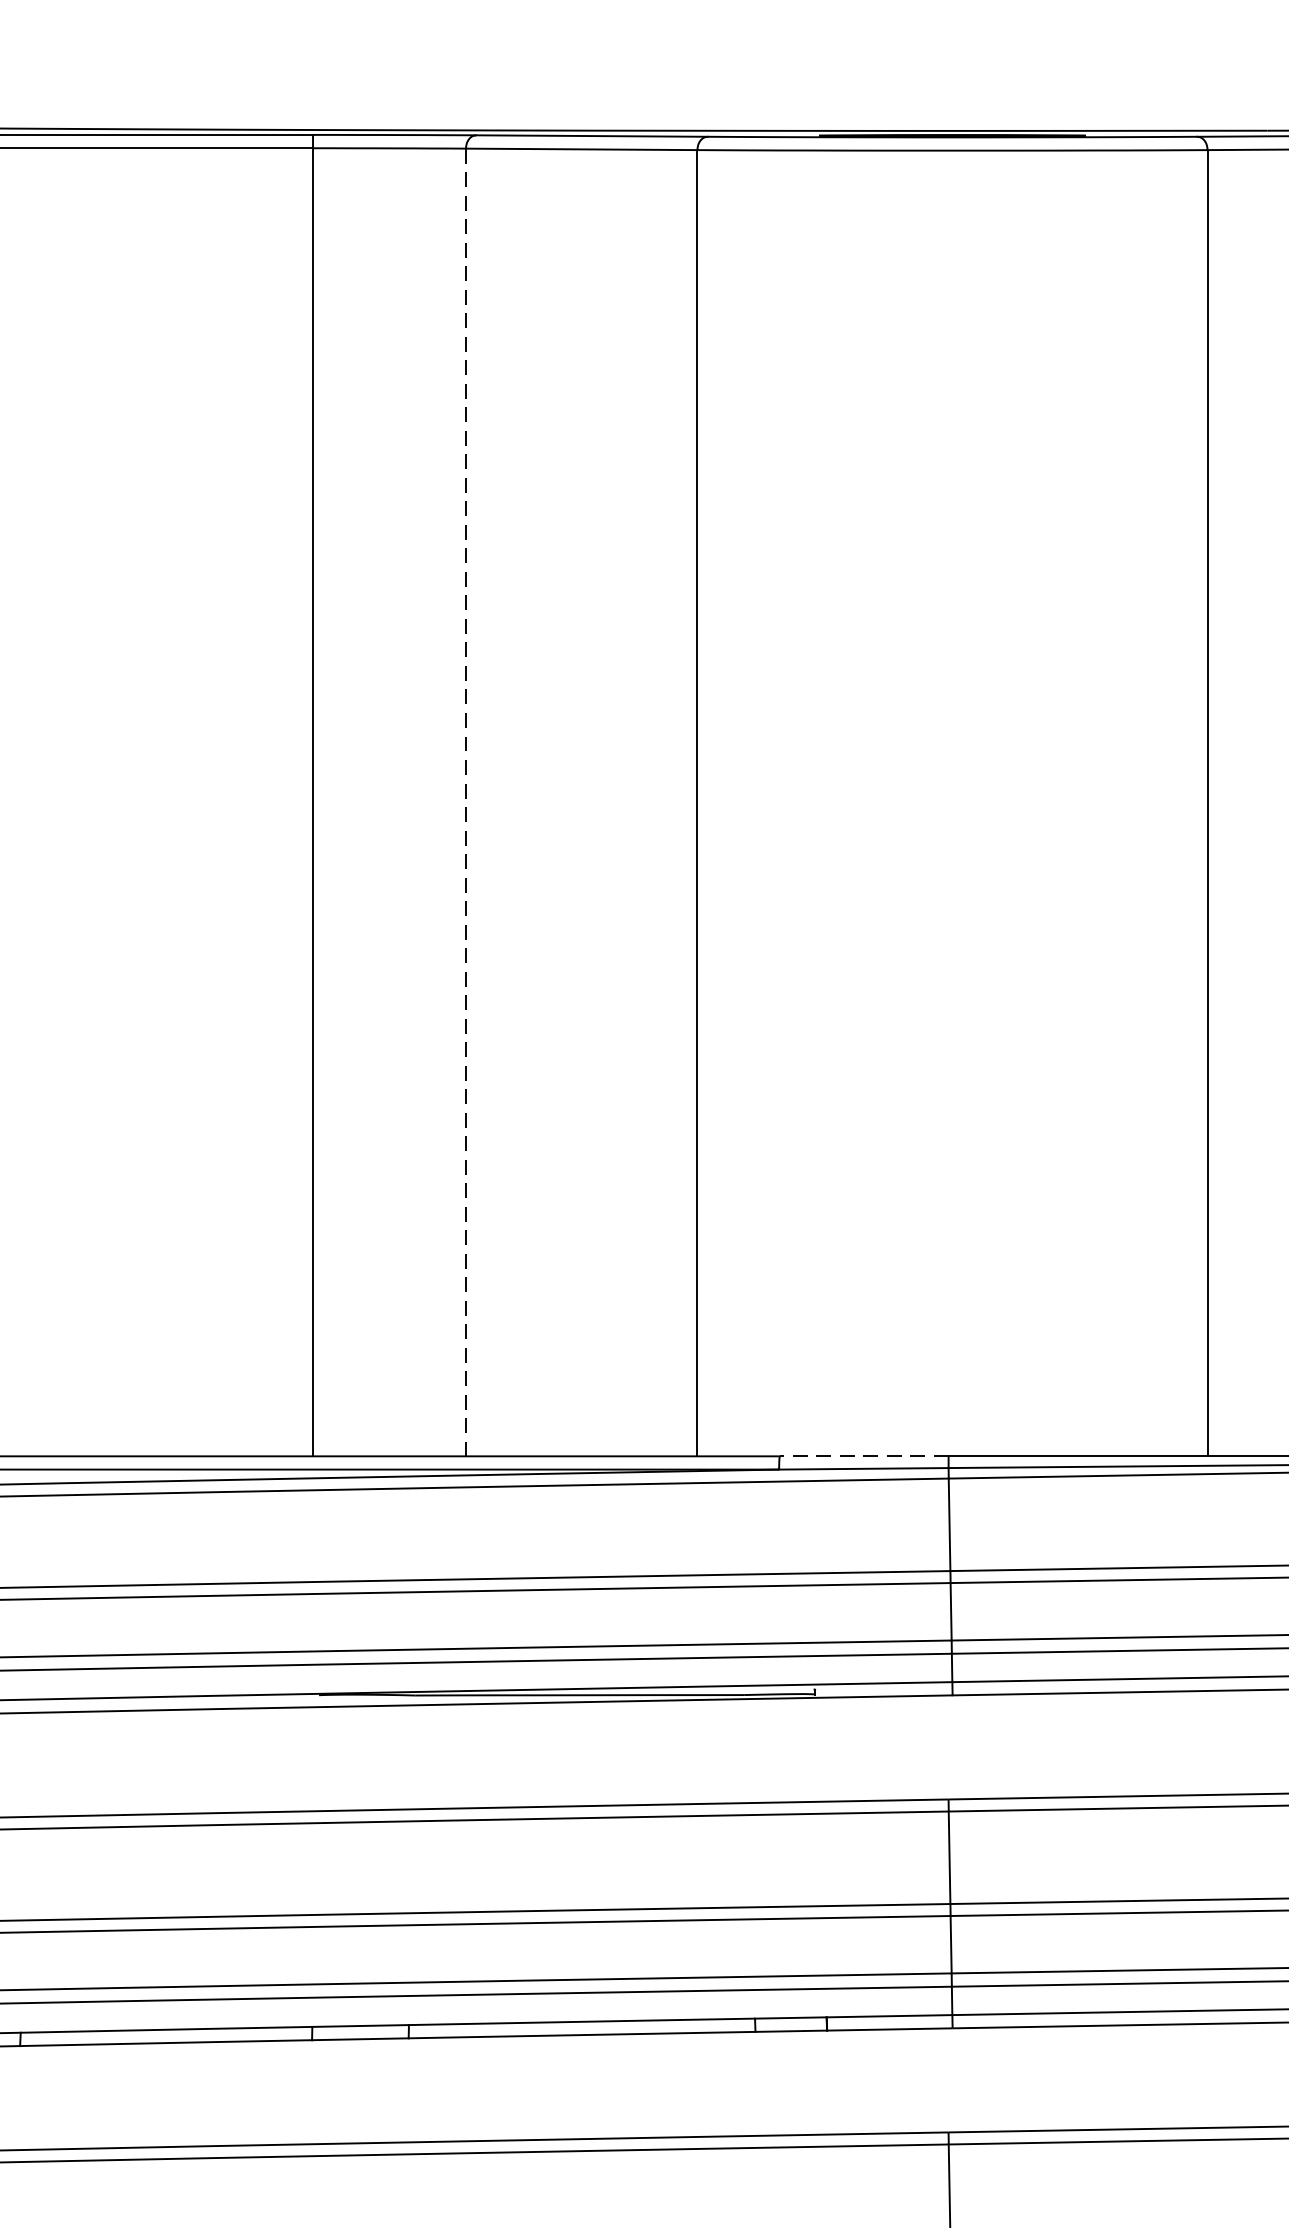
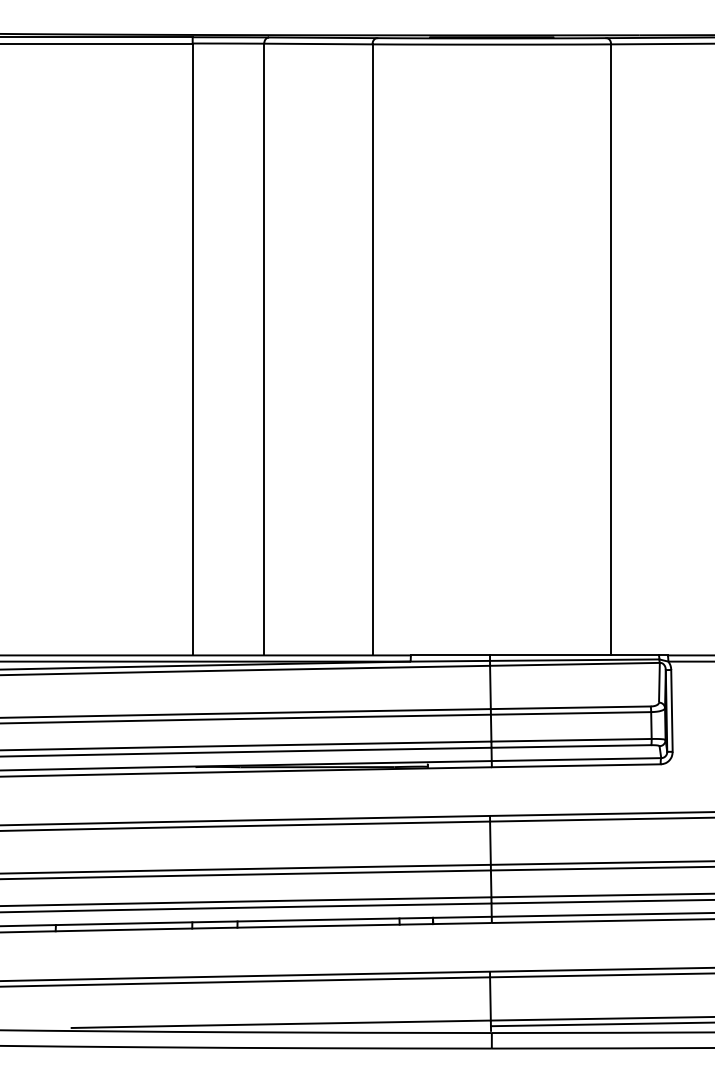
line: (466, 802) -> (264, 349), dashed -> solid
line: (864, 1456) -> (450, 655), dashed -> solid

